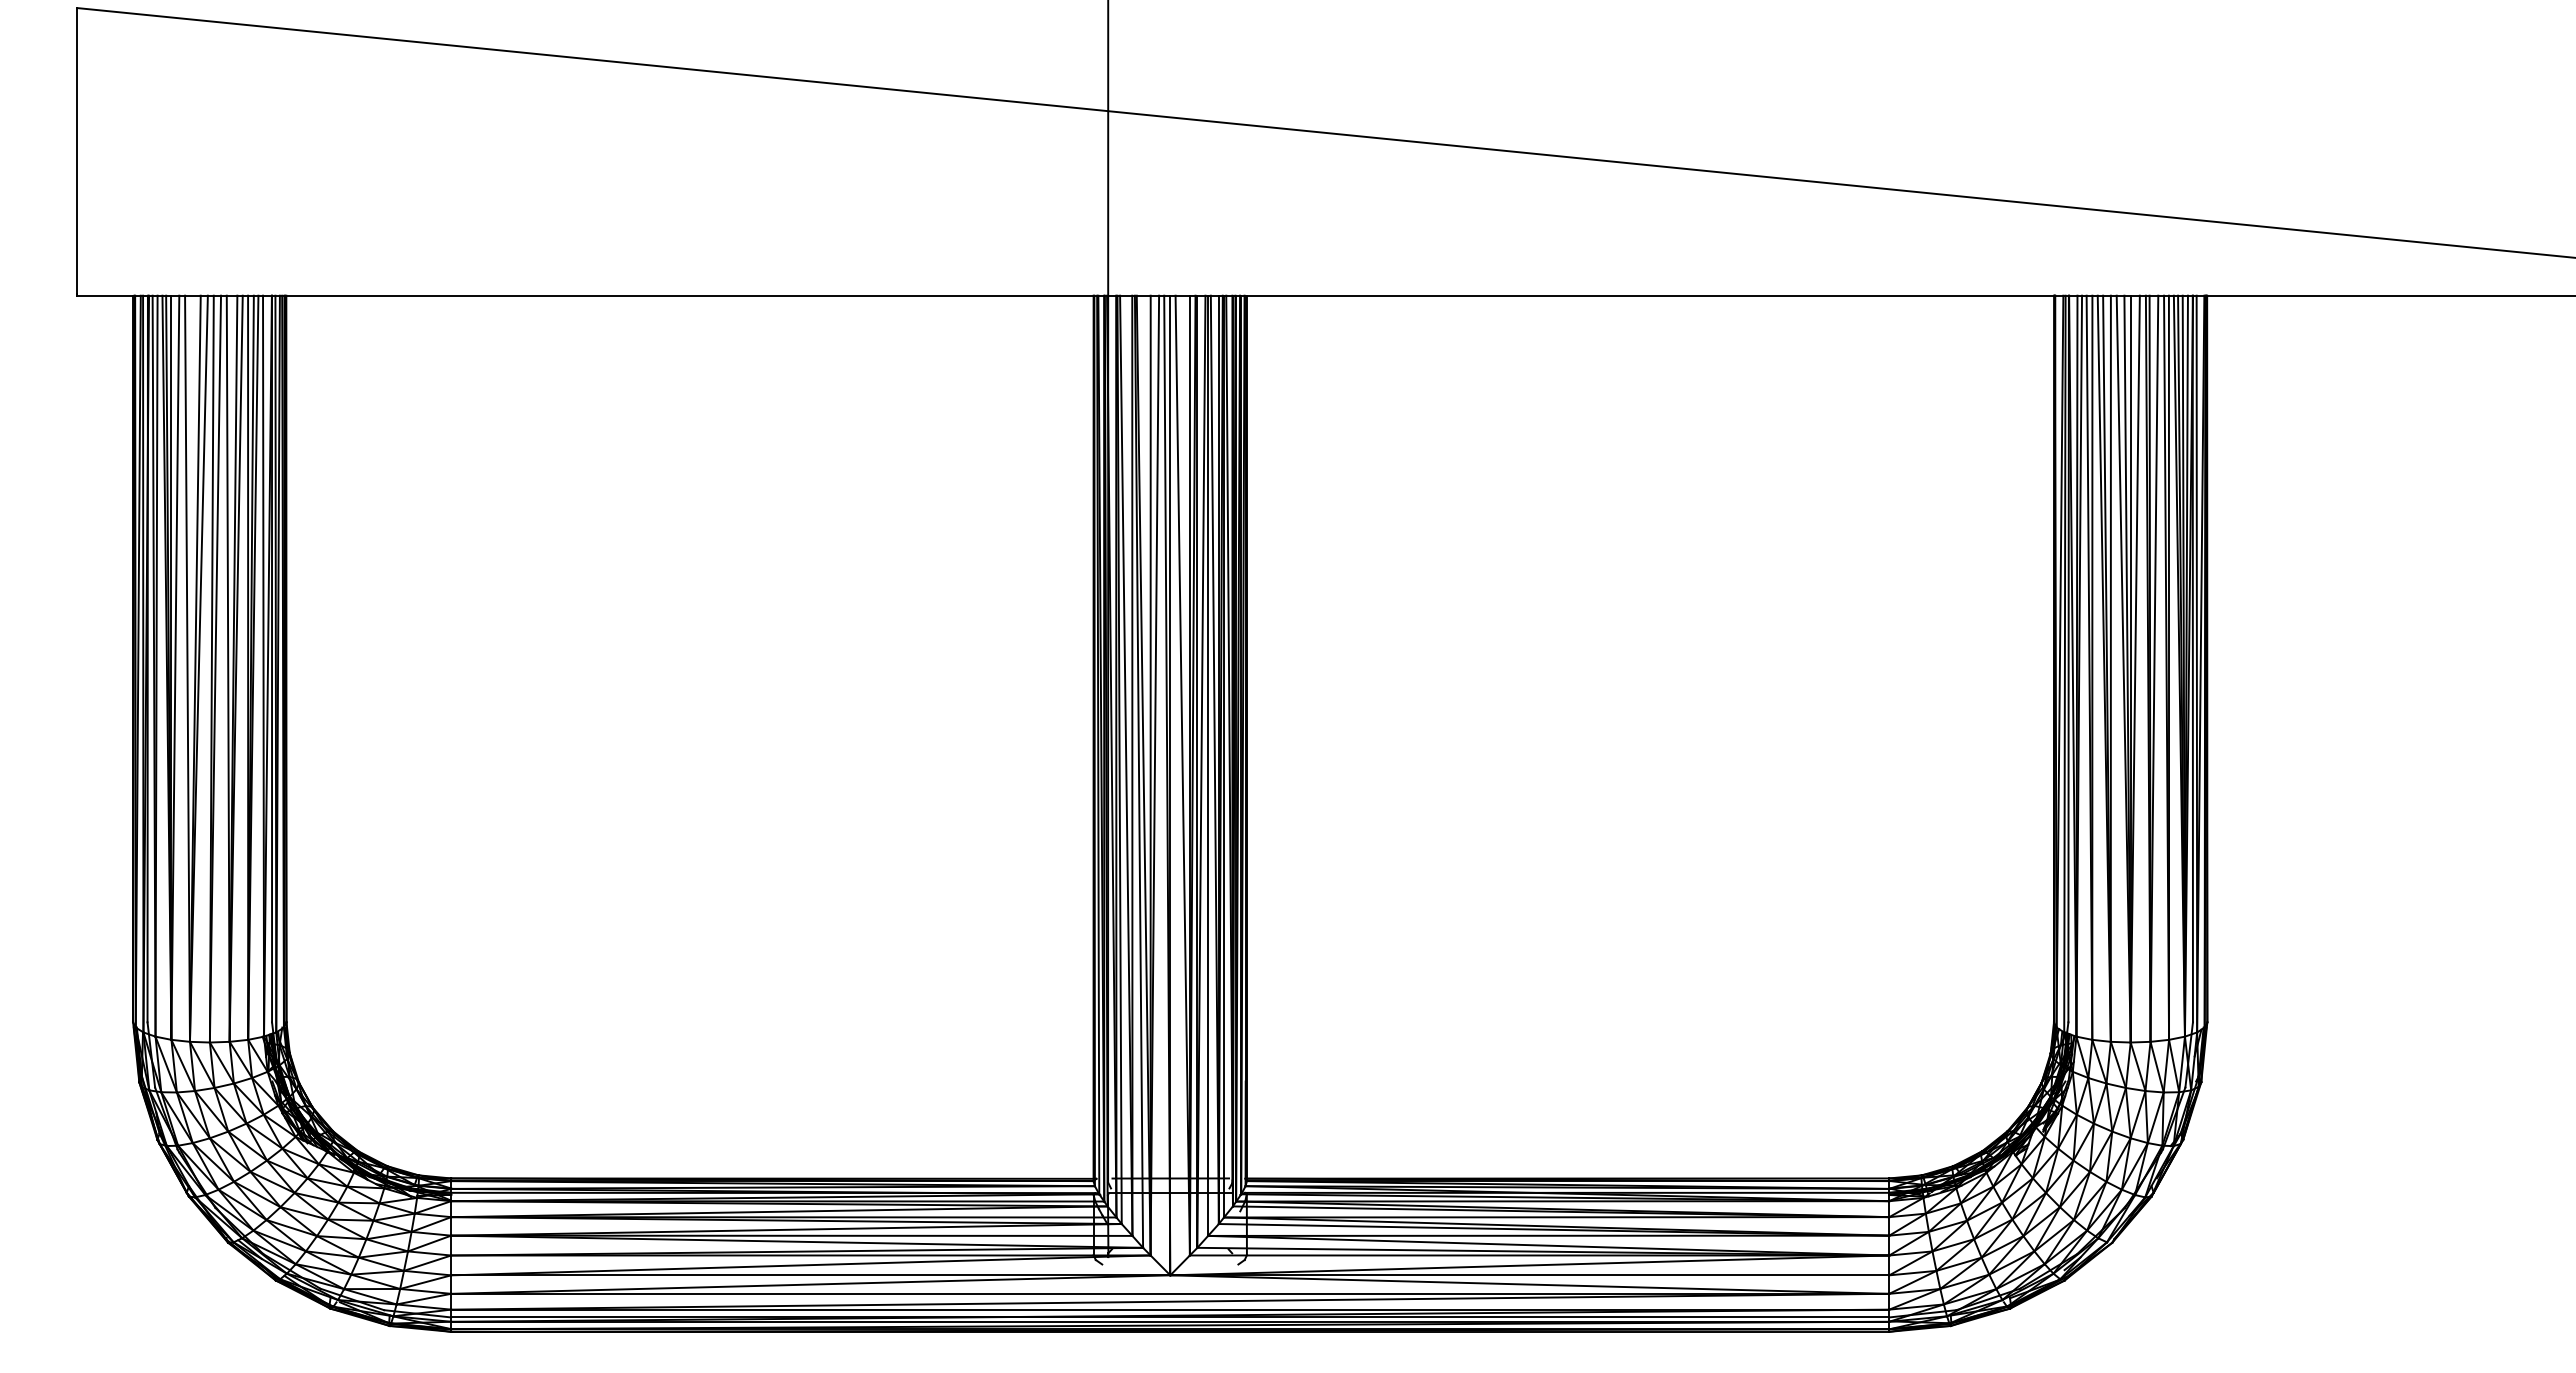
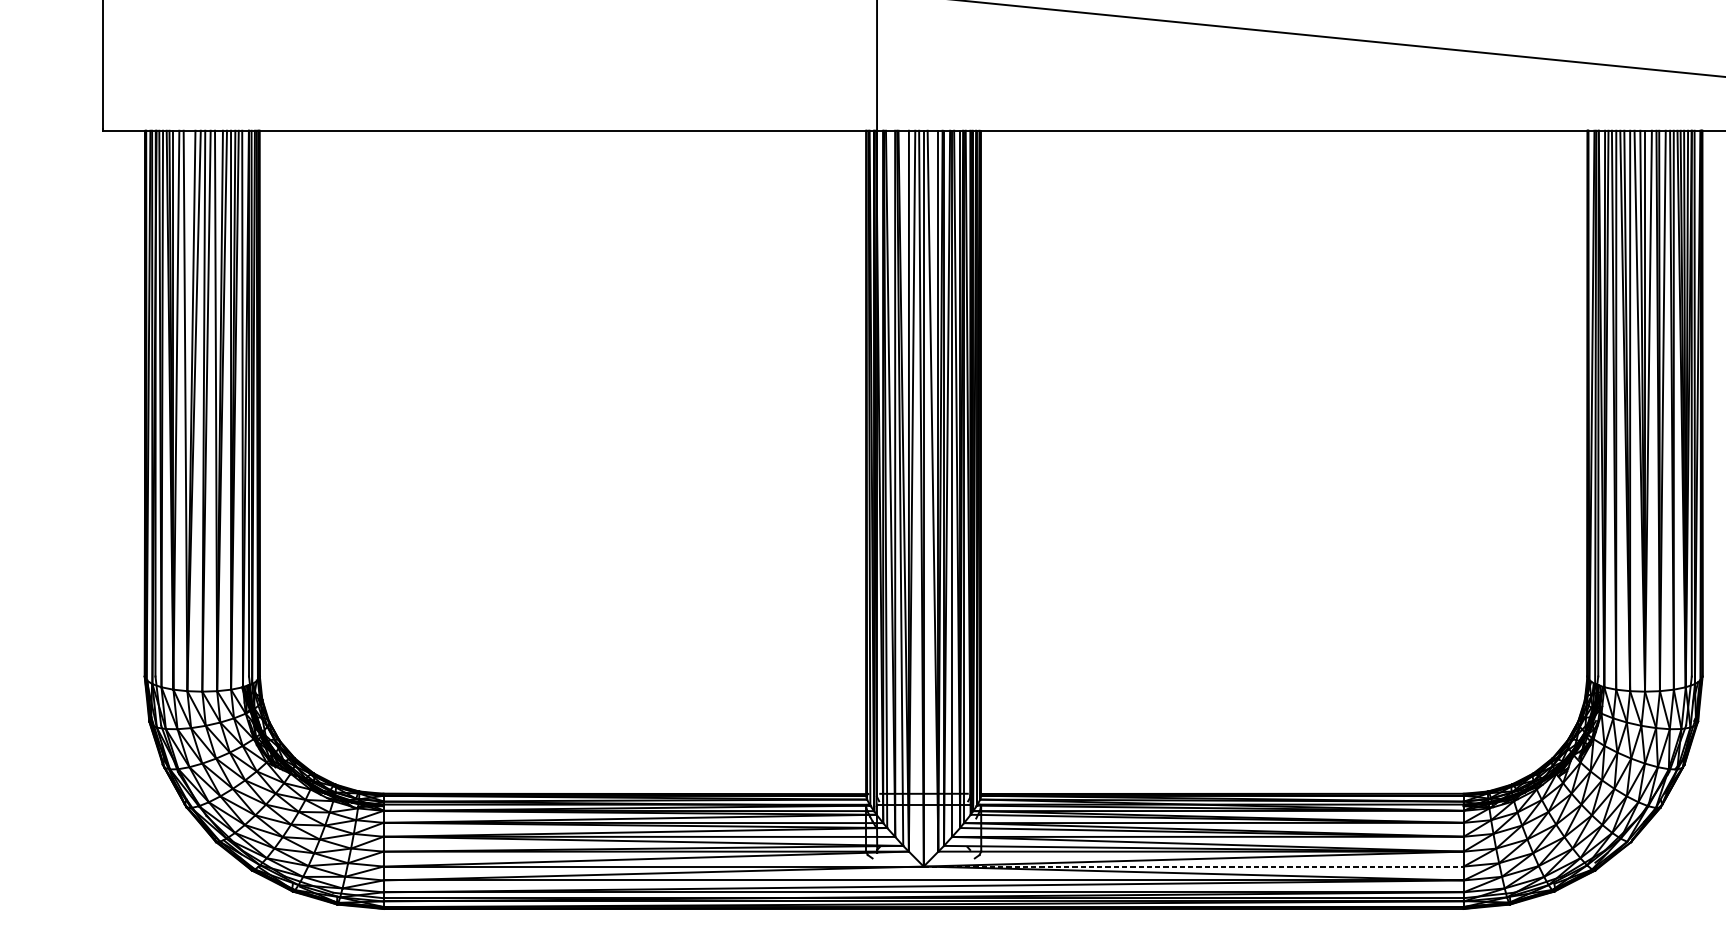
line: (1530, 1275) -> (1194, 866), solid -> dashed

